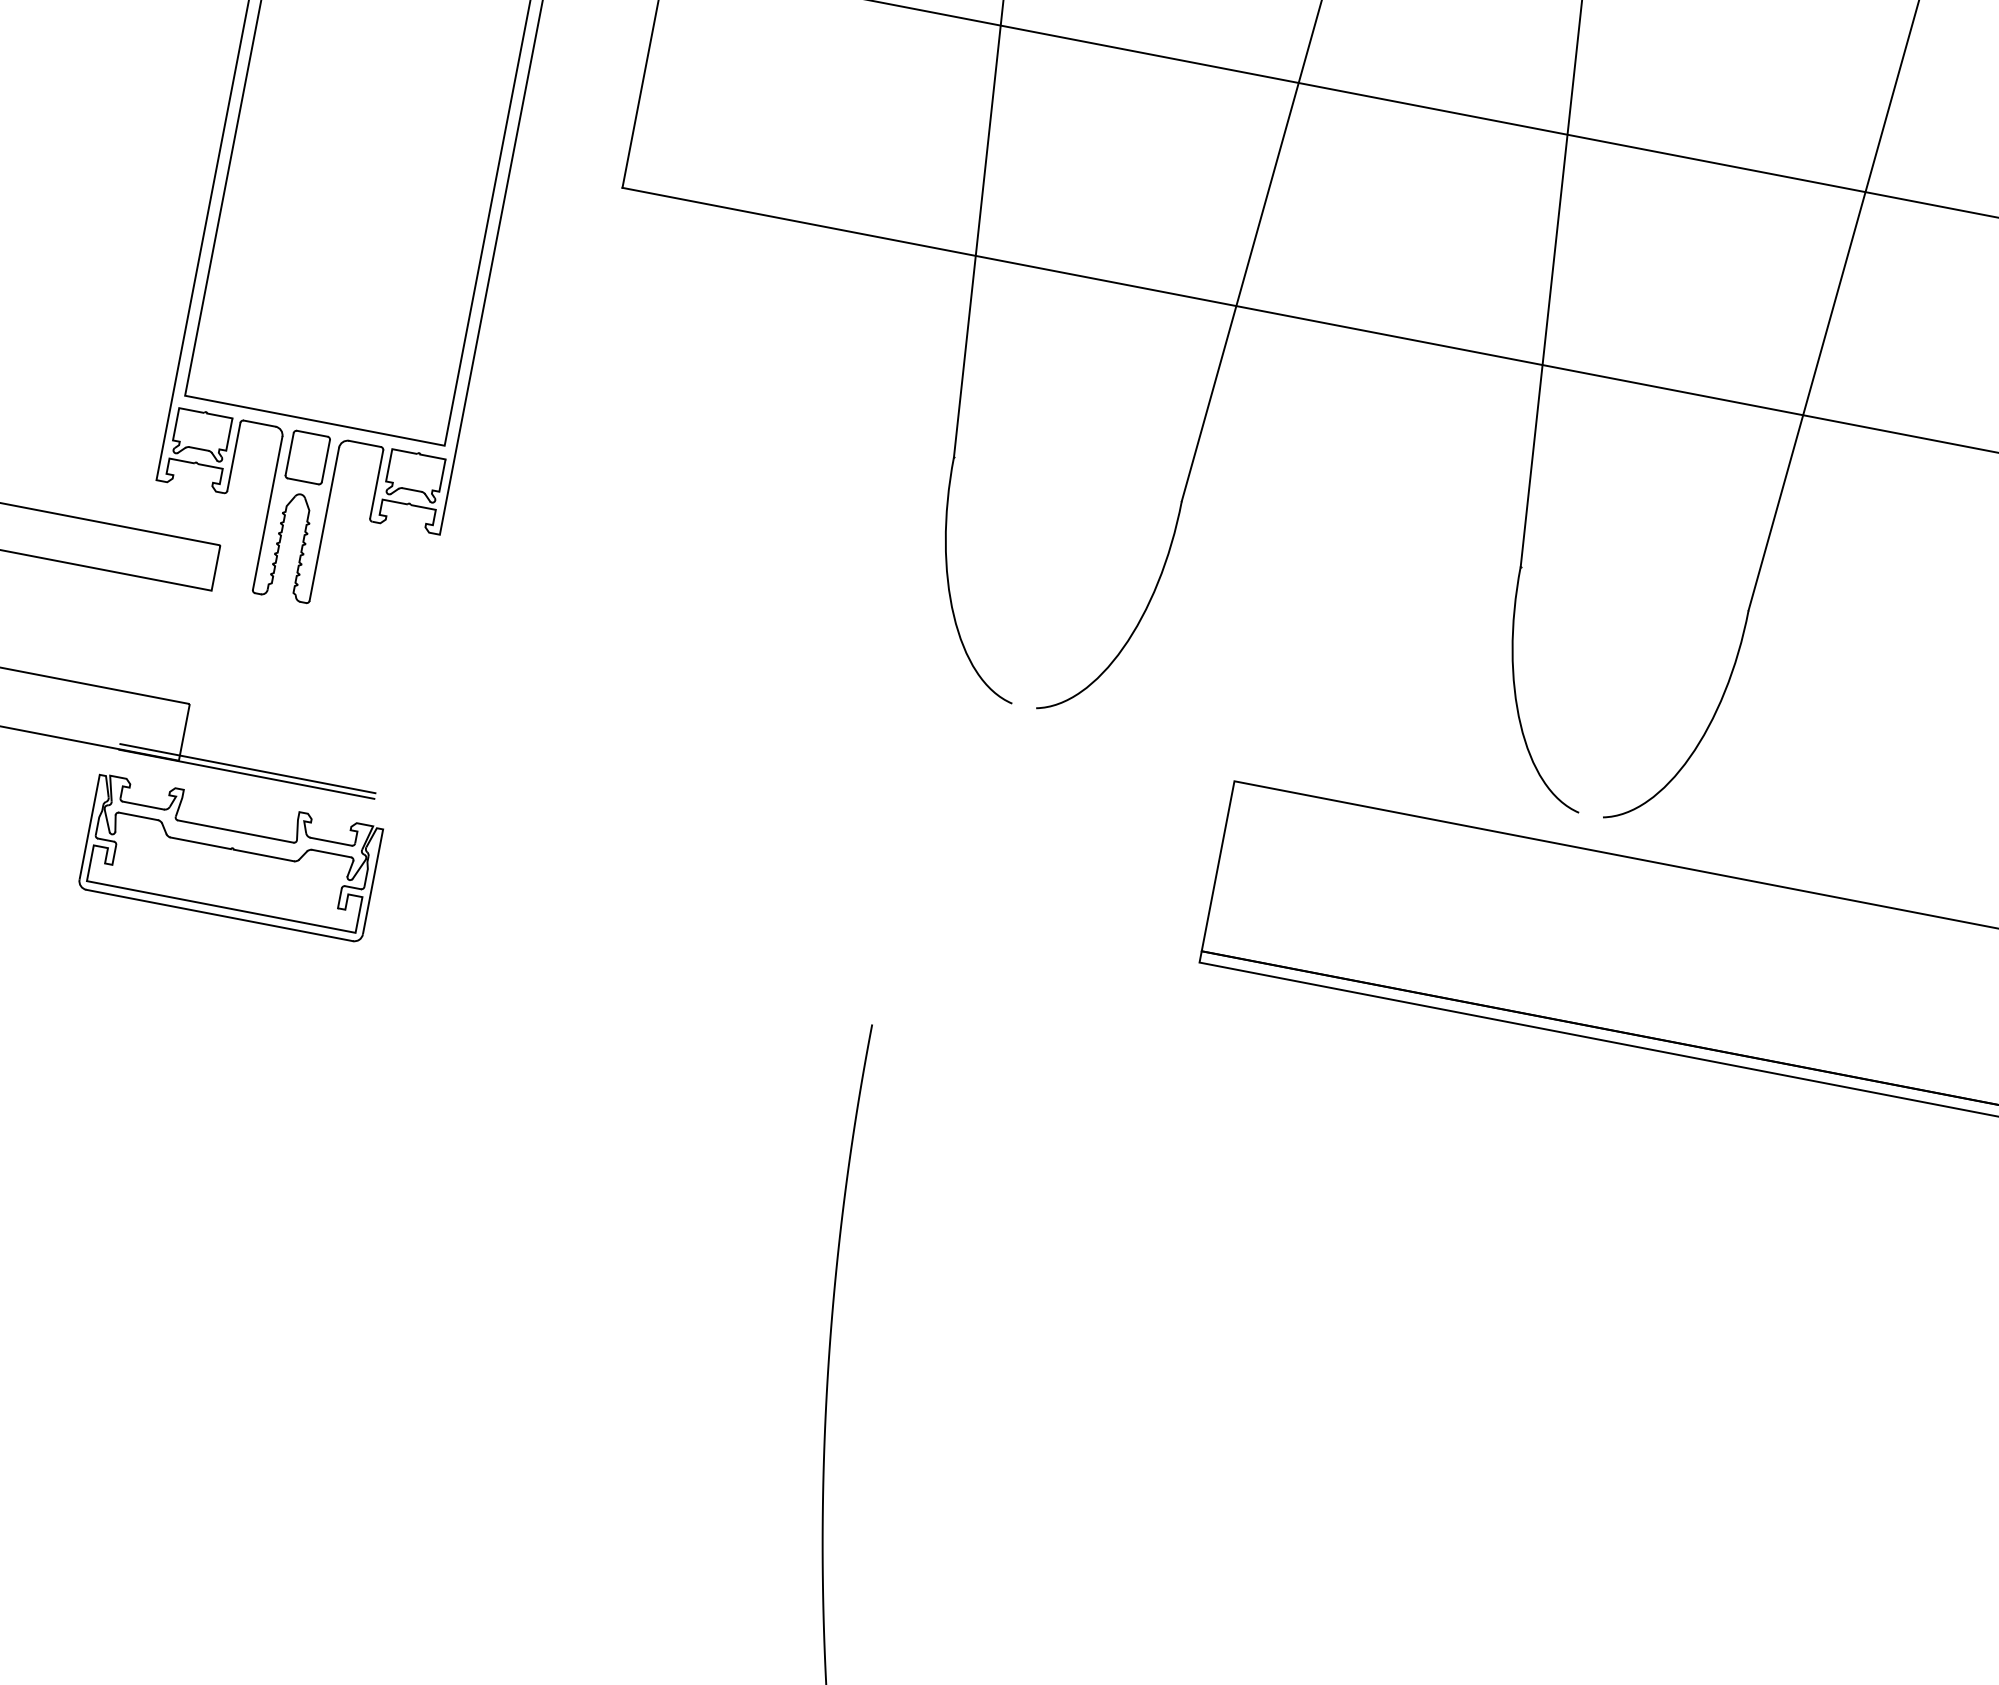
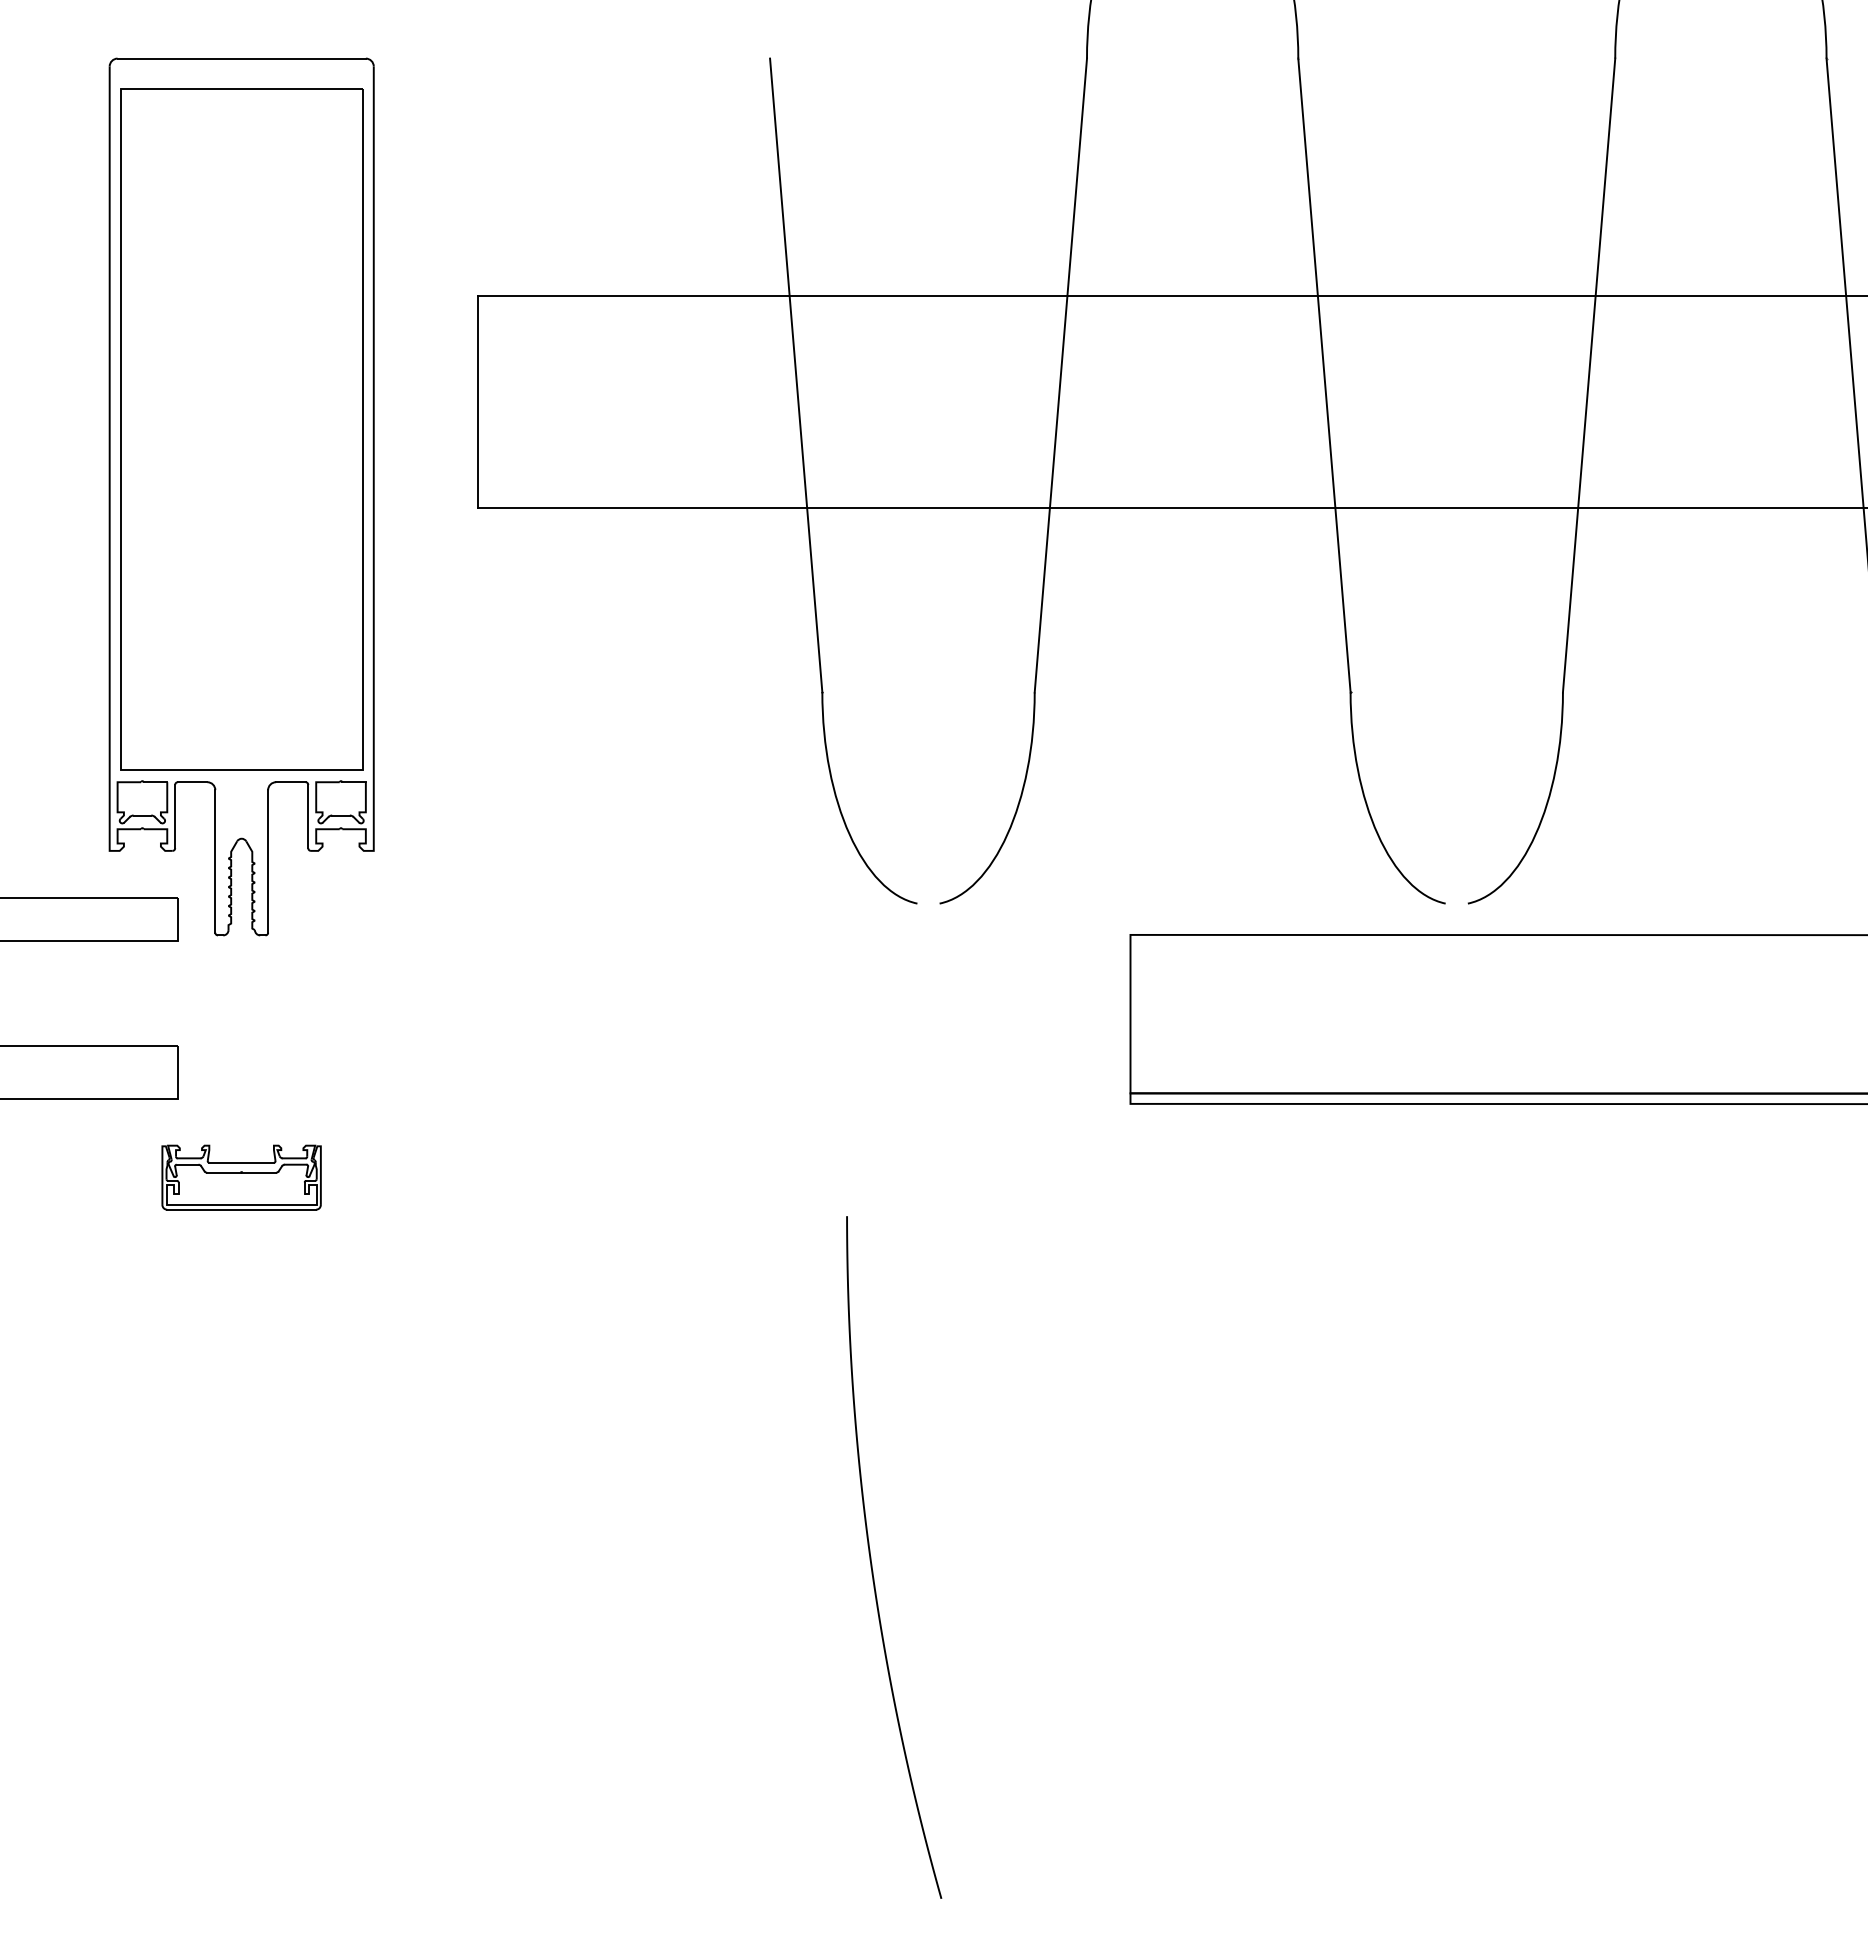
part: (307, 457) -> (241, 804), removed
line: (247, 768) -> (241, 1094), removed
line: (246, 774) -> (241, 1099), removed
part: (230, 857) -> (241, 1177), size x0.6

